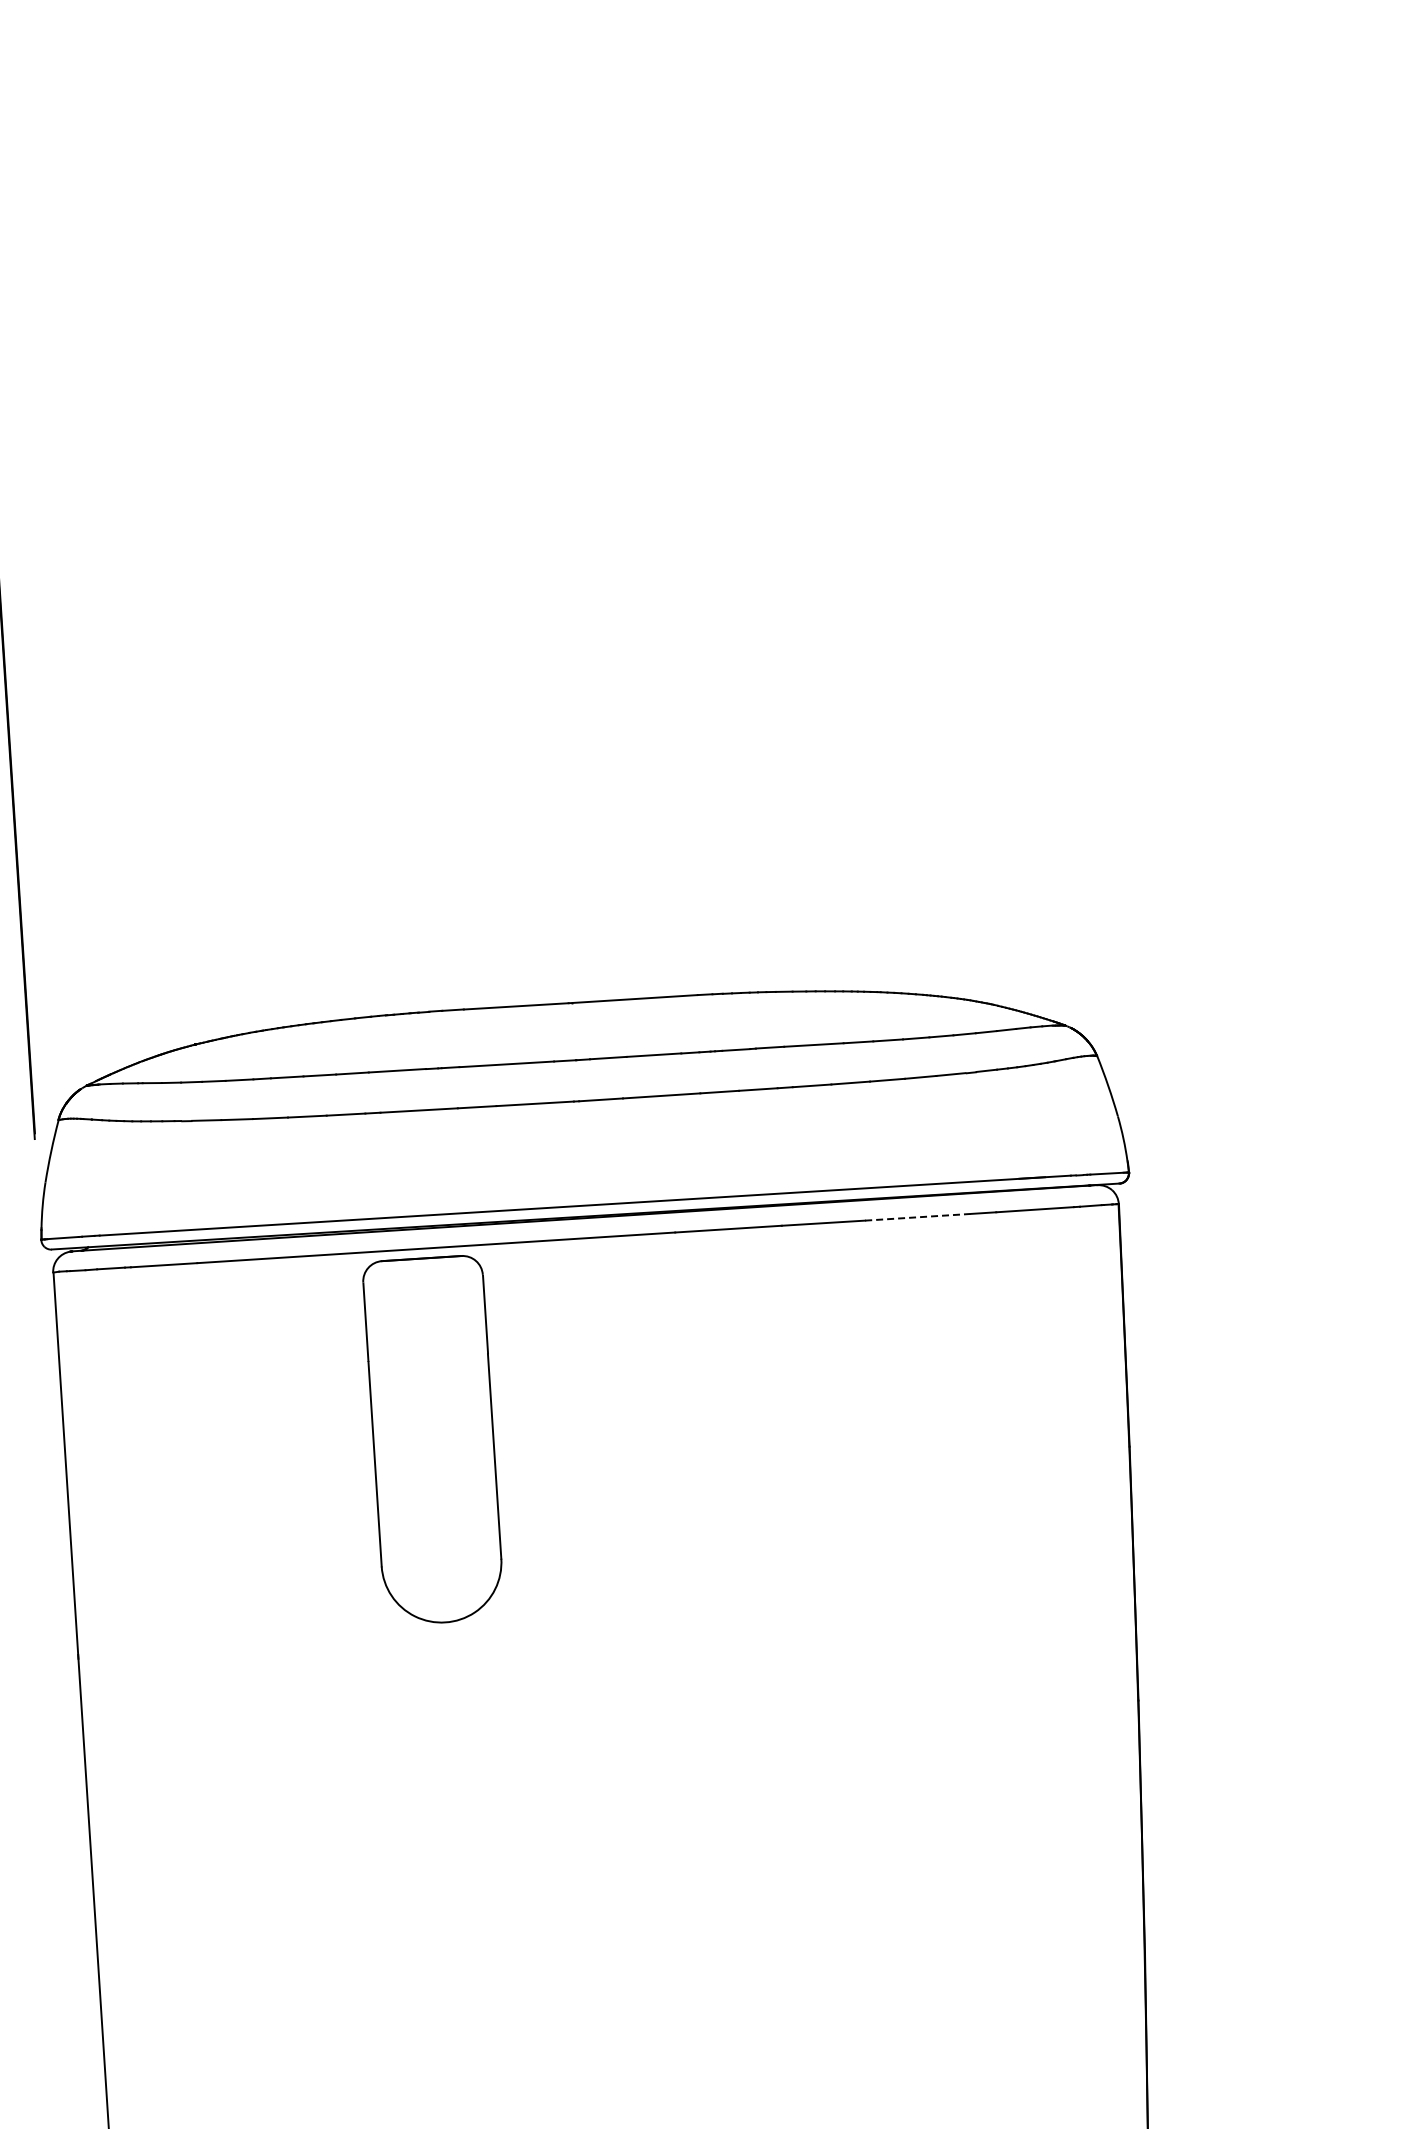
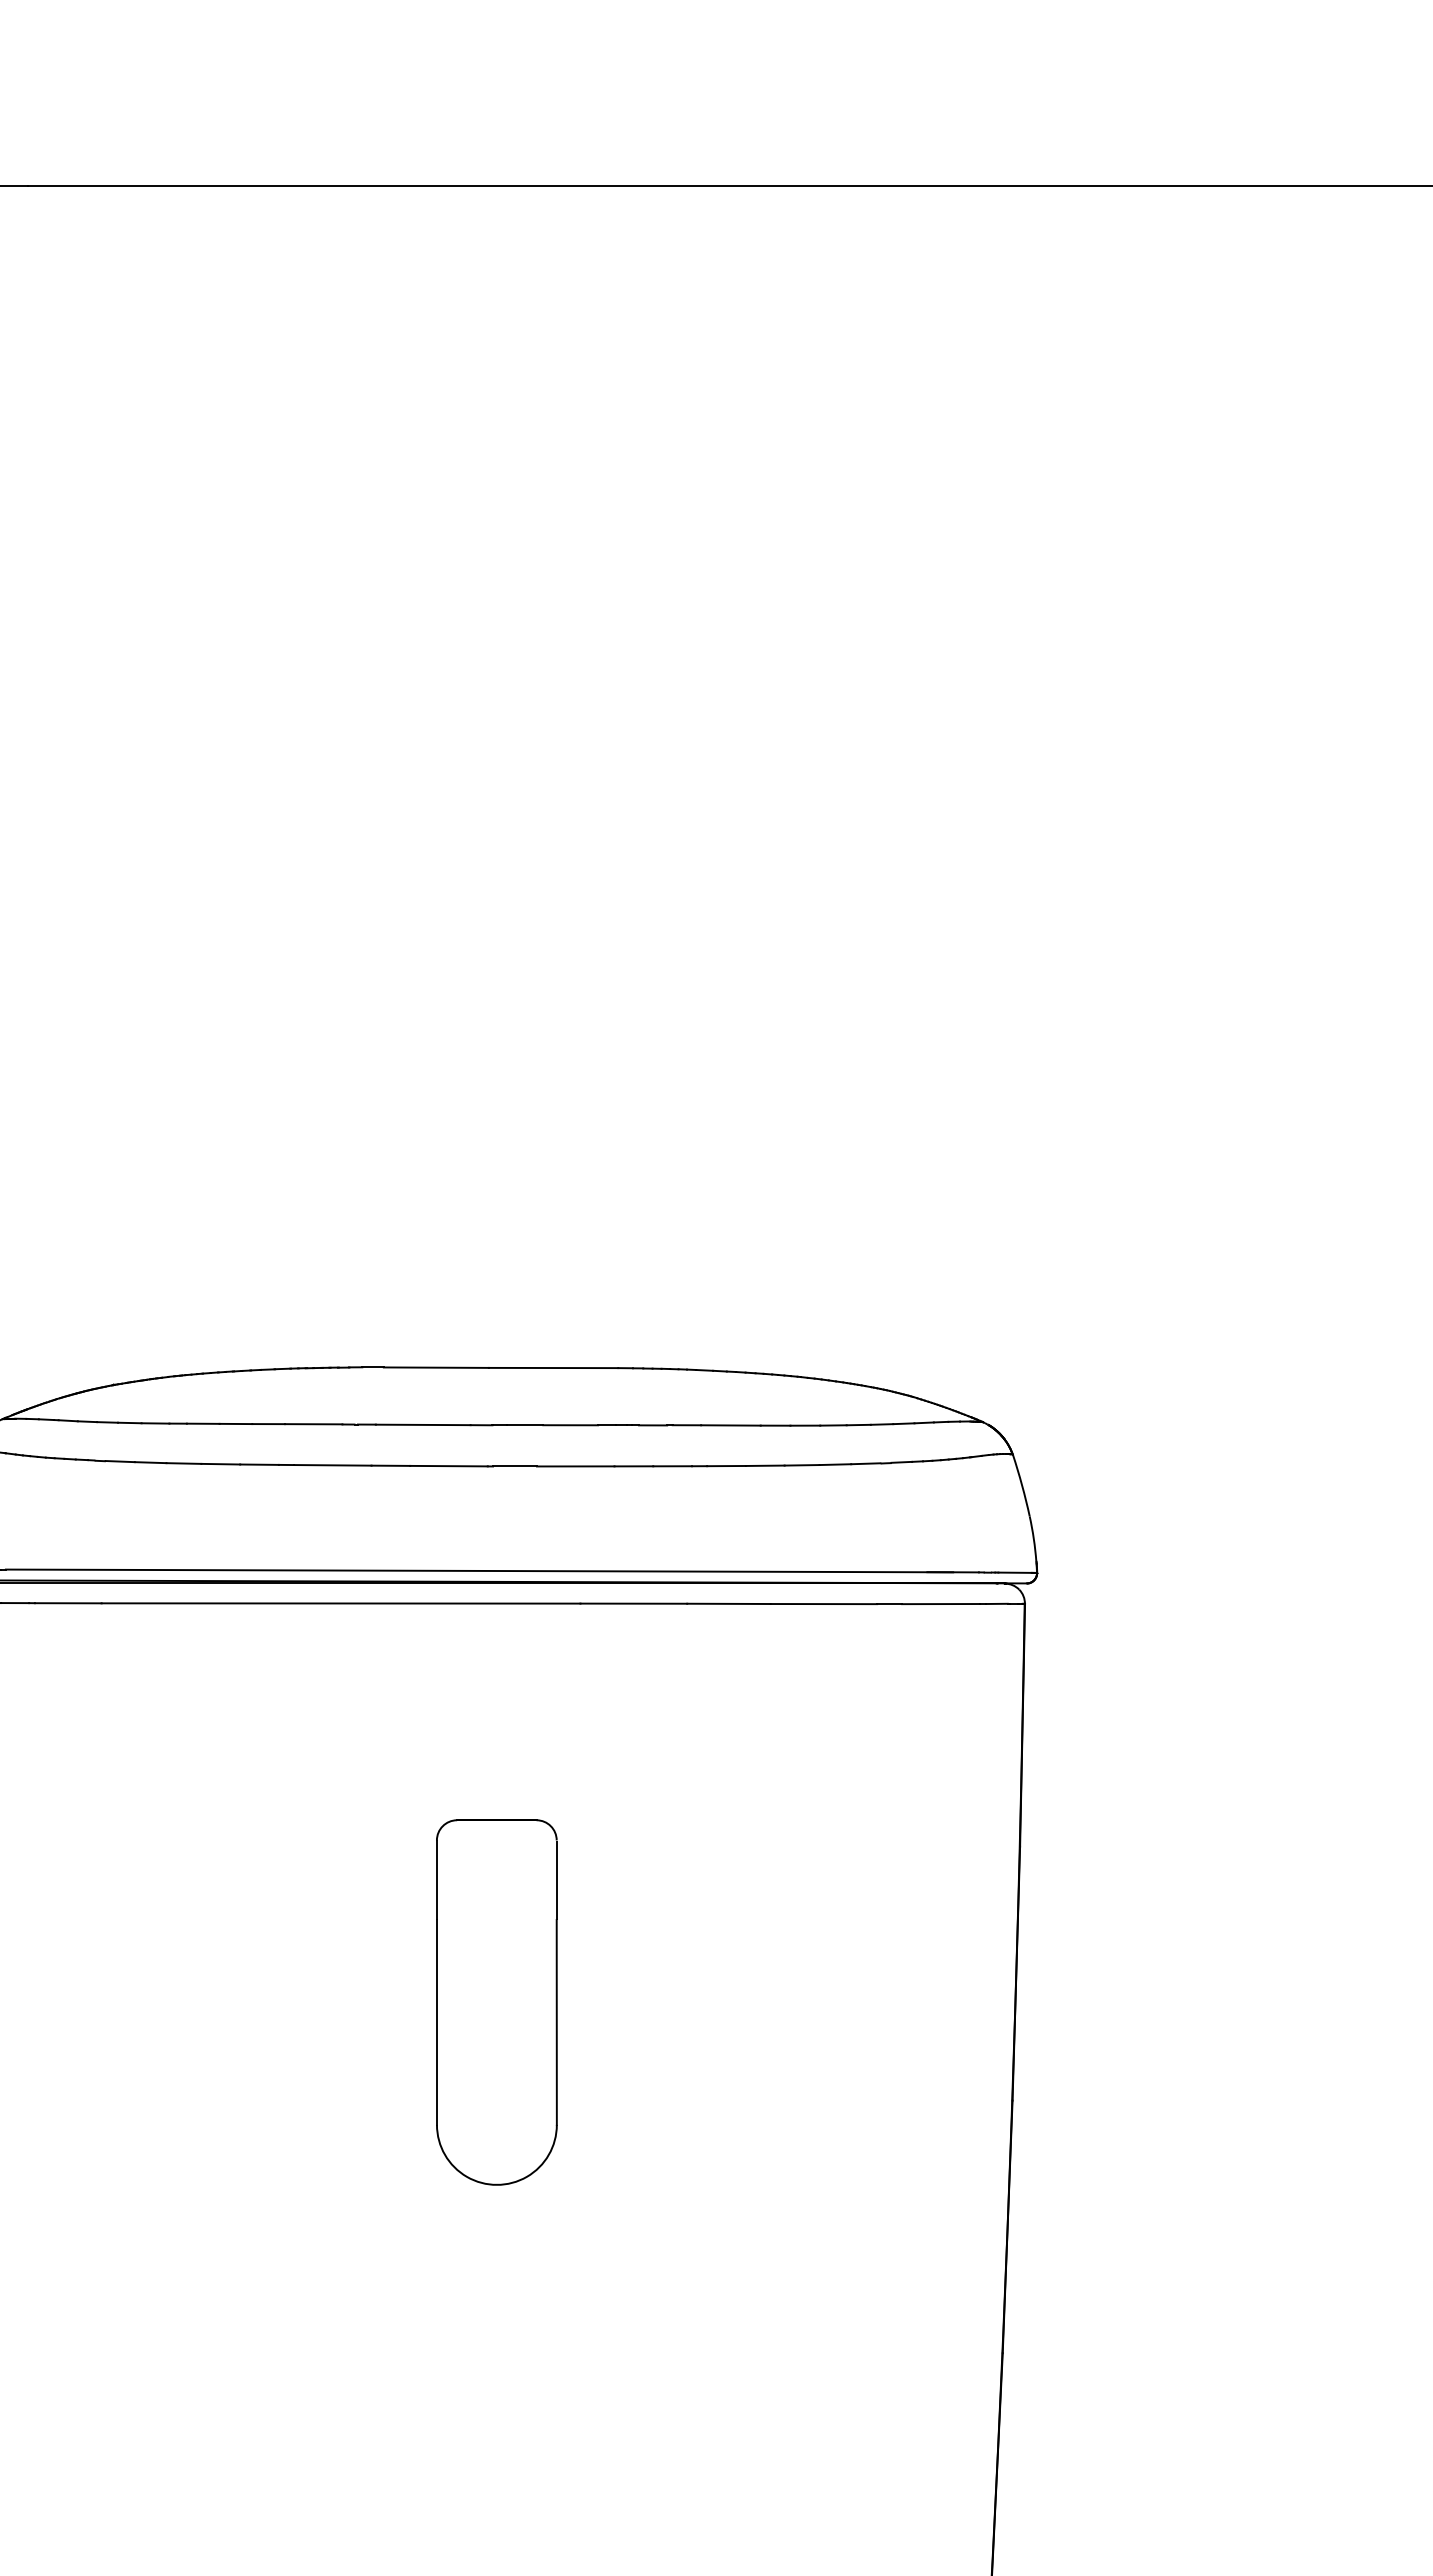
line: (918, 1217) -> (824, 1604), dashed -> solid
part: (433, 1440) -> (496, 2002), moved

